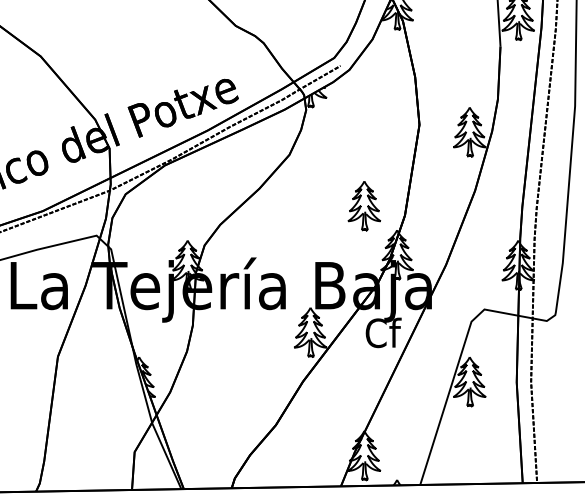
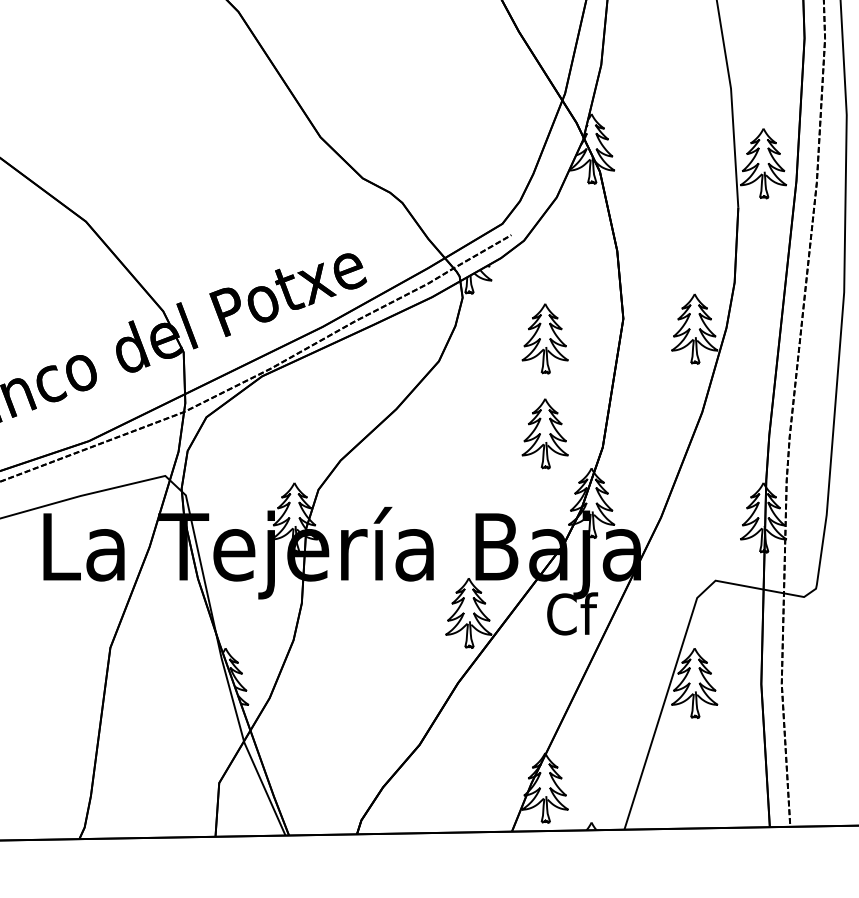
part: (363, 138) -> (544, 338), added

